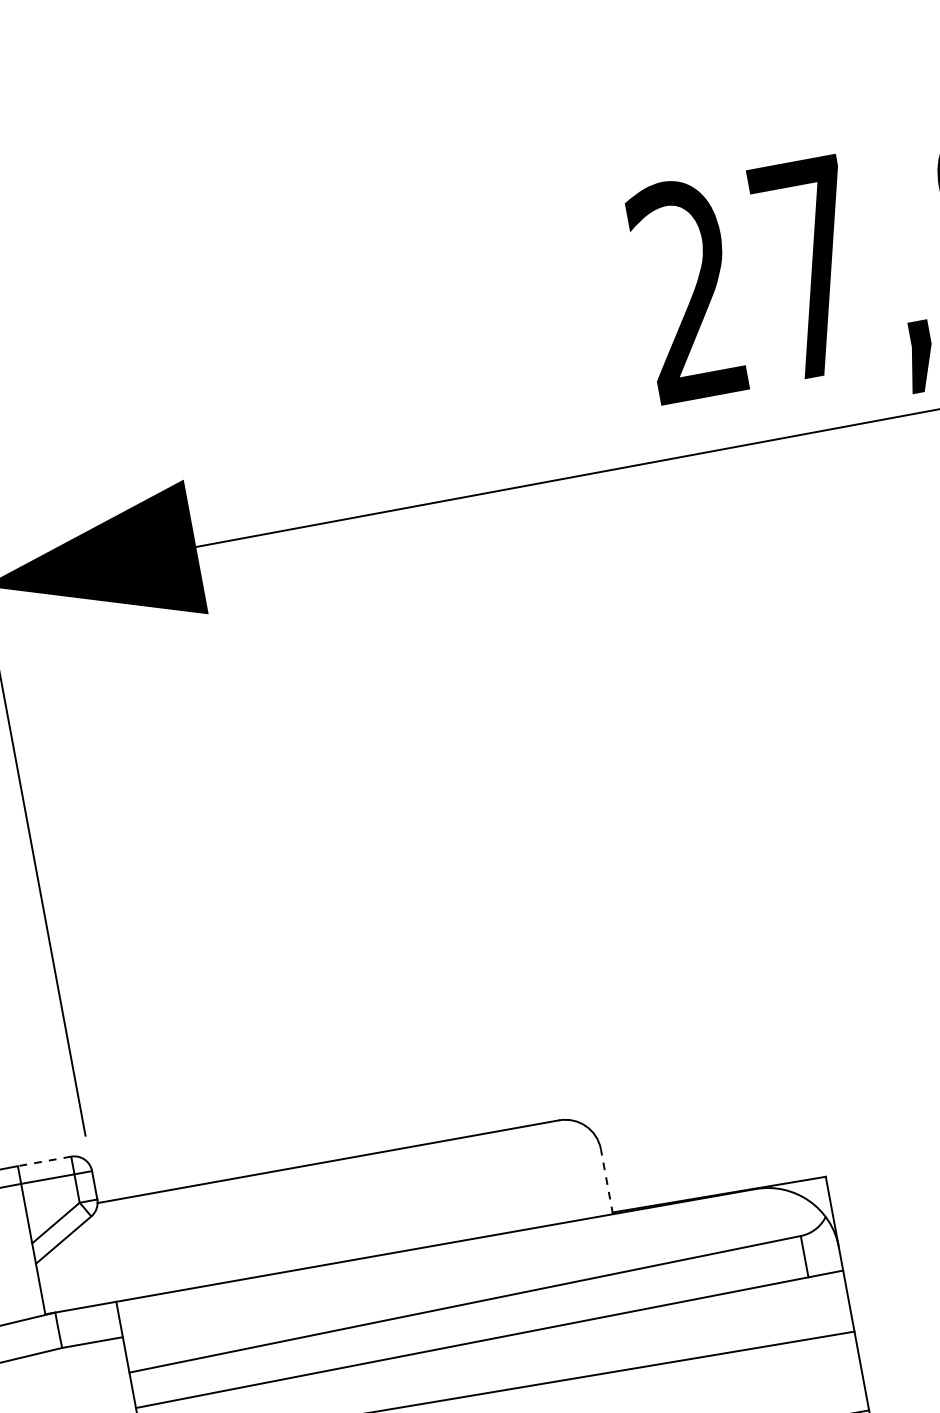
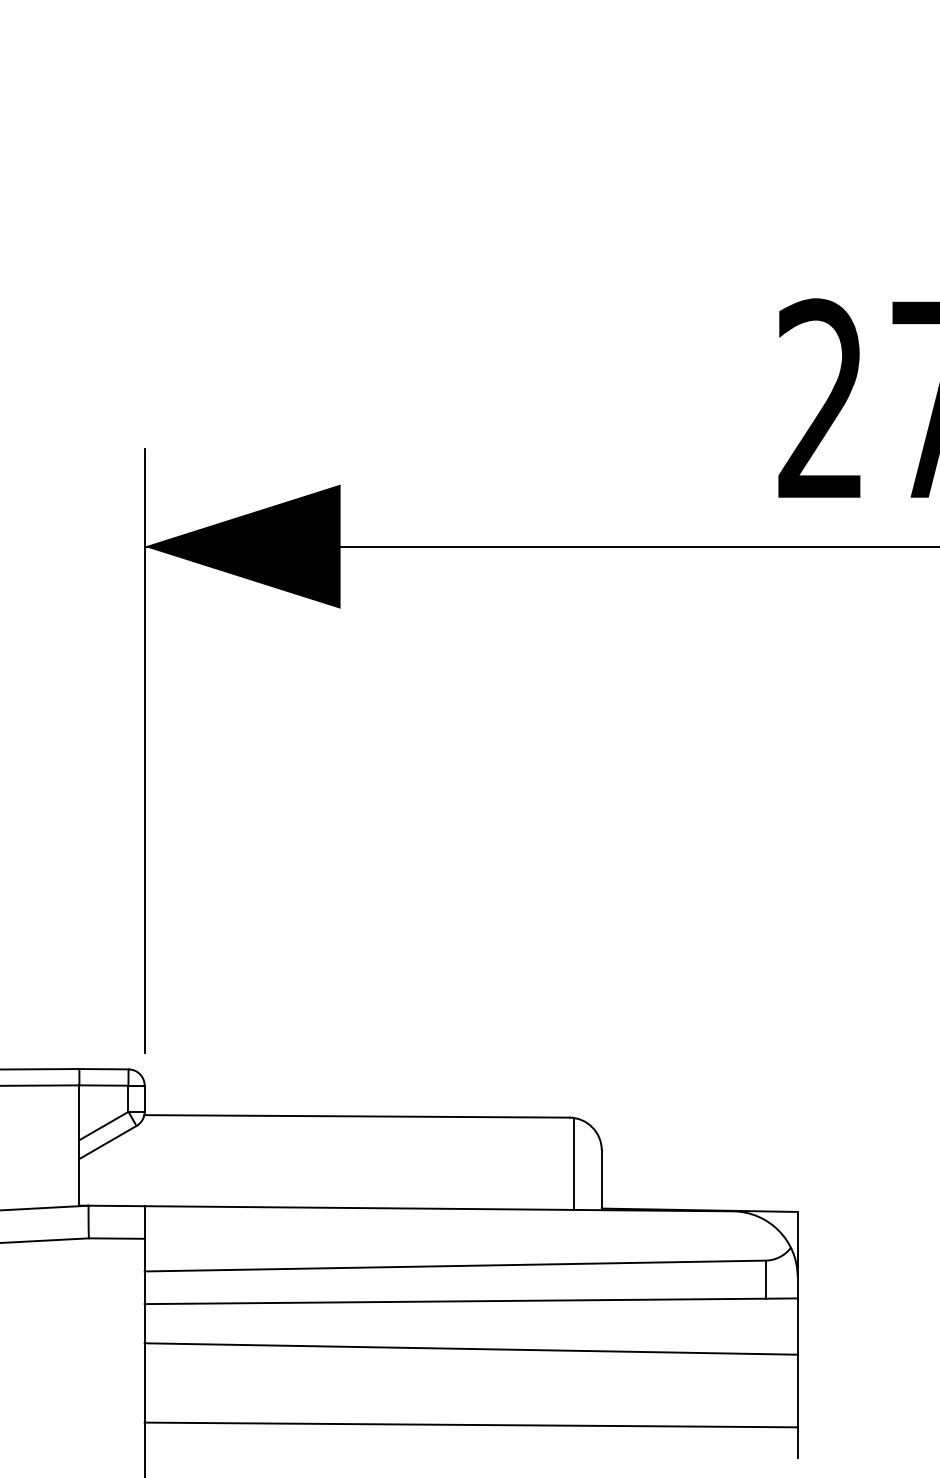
line: (44, 1161) -> (103, 1069), dashed -> solid
line: (572, 1169) -> (573, 1163), added
line: (606, 1182) -> (601, 1180), dashed -> solid

